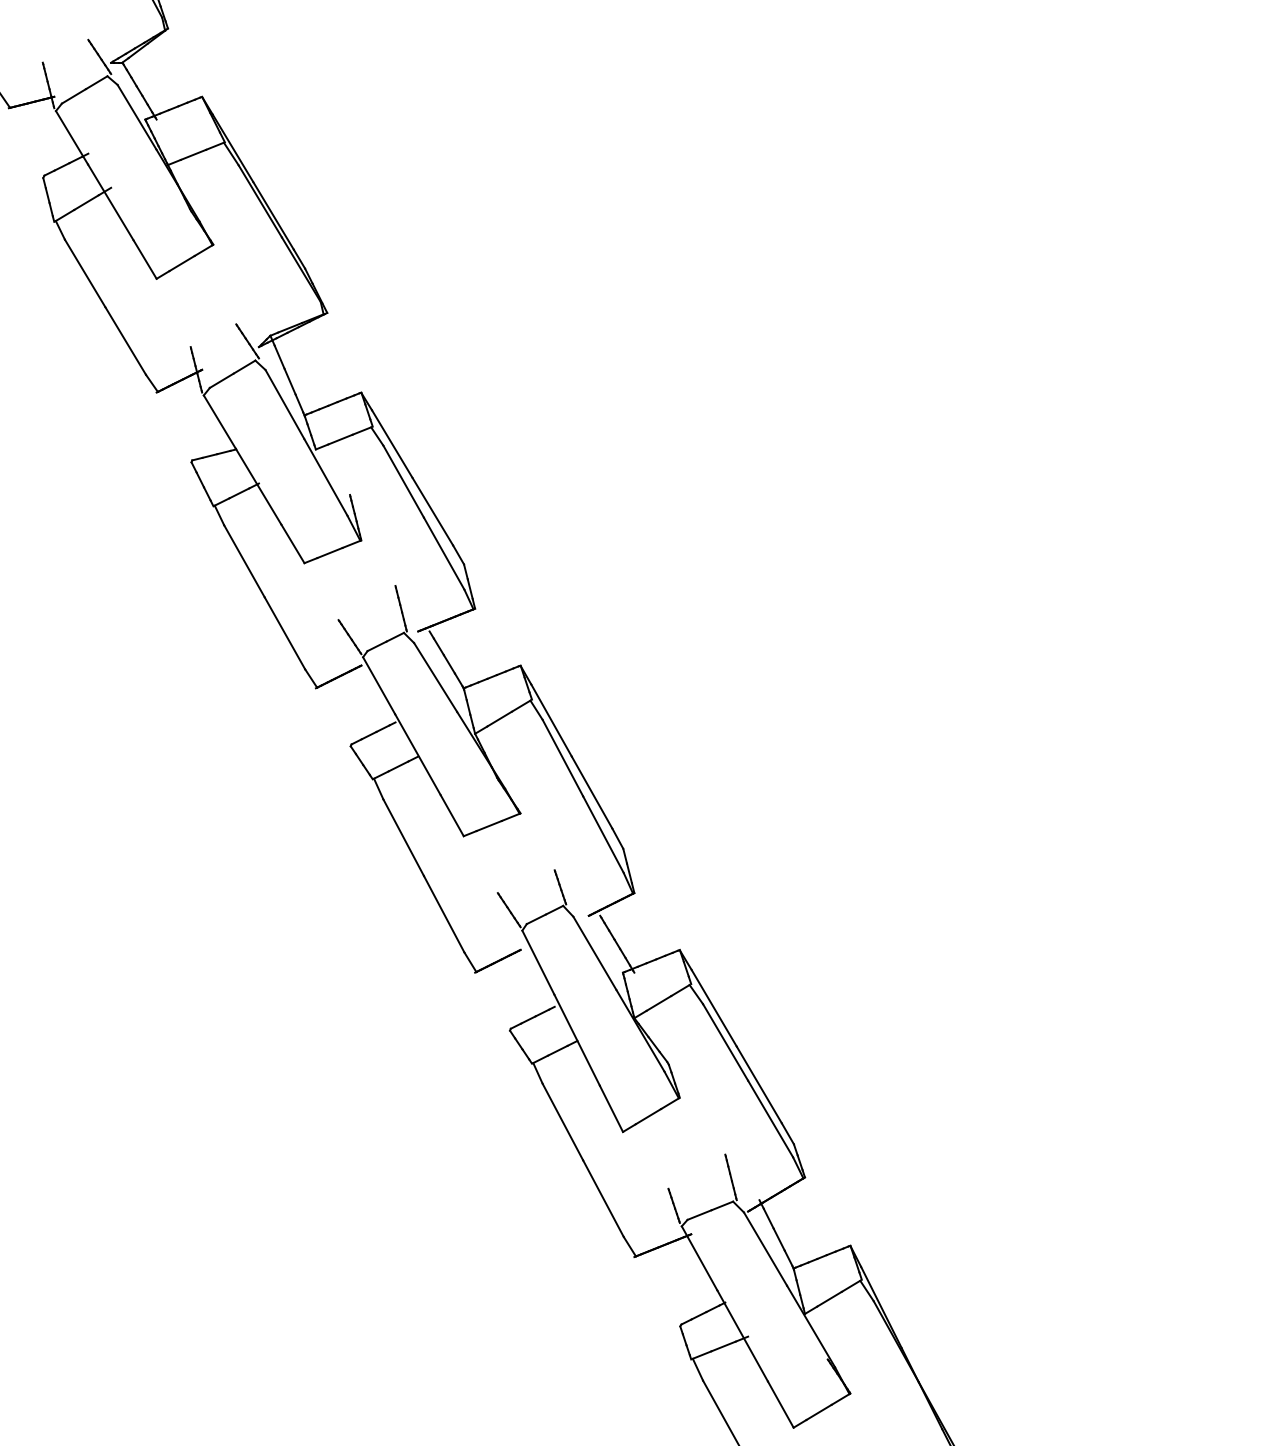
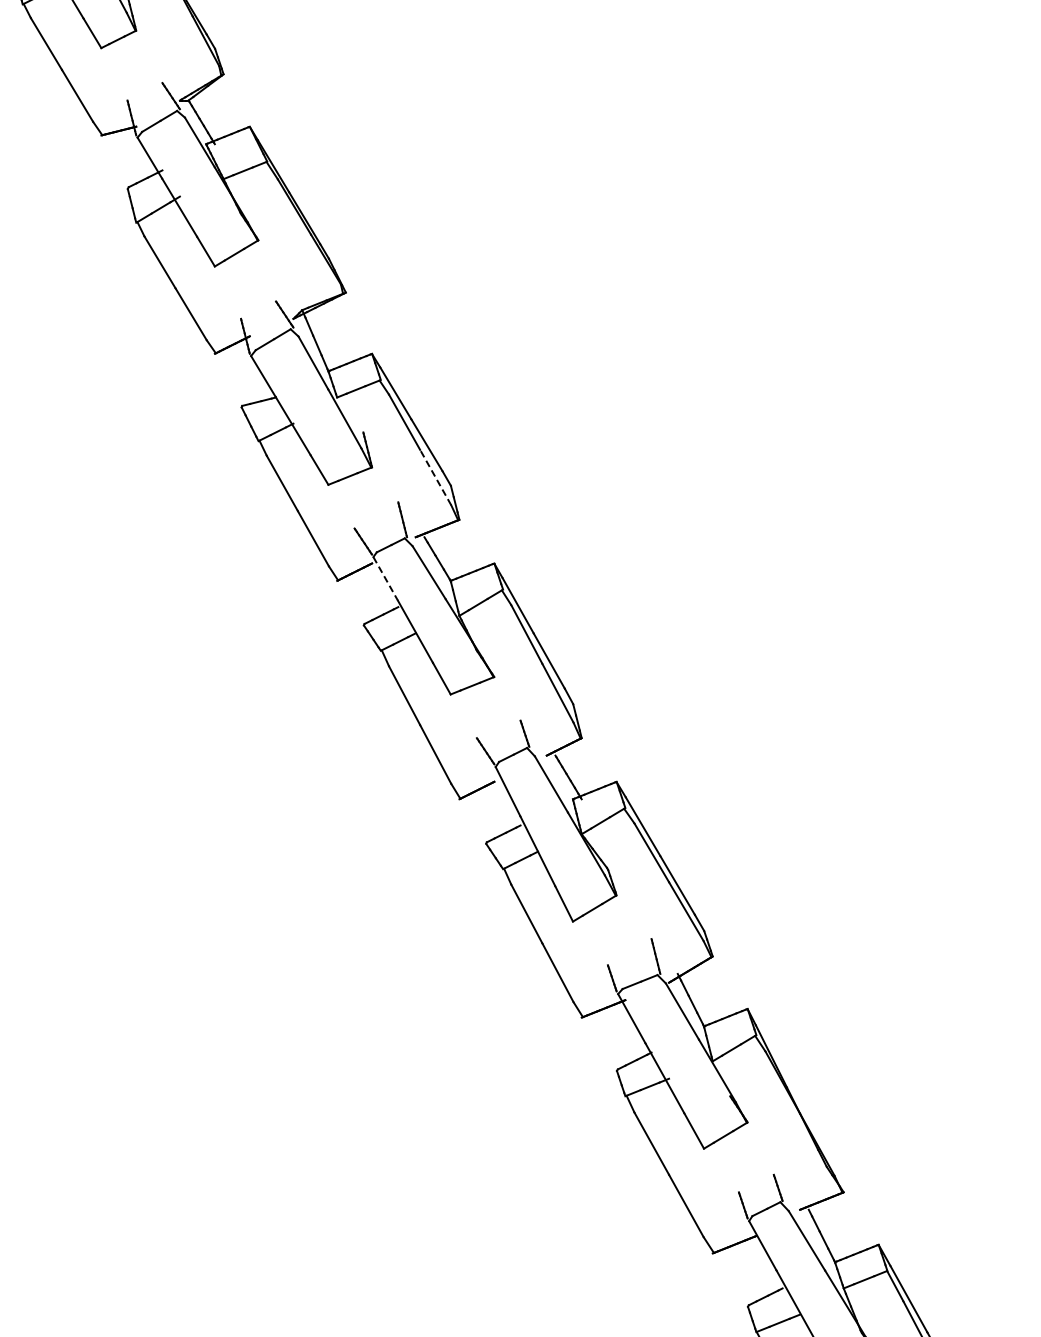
line: (443, 553) -> (435, 477), solid -> dashed
line: (378, 686) -> (385, 579), solid -> dashed

